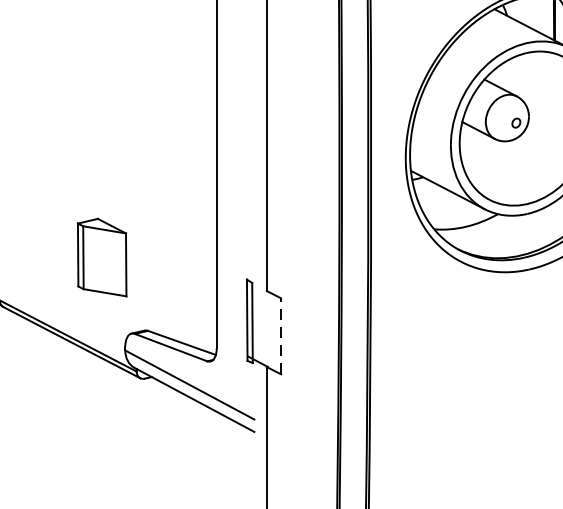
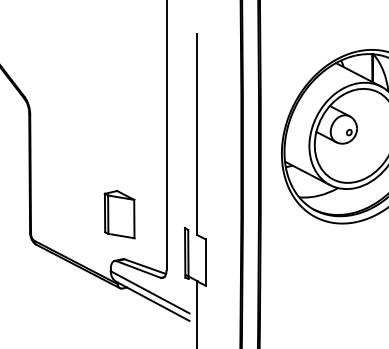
part: (101, 257) -> (119, 214), moved
line: (280, 336) -> (205, 262), dashed -> solid

